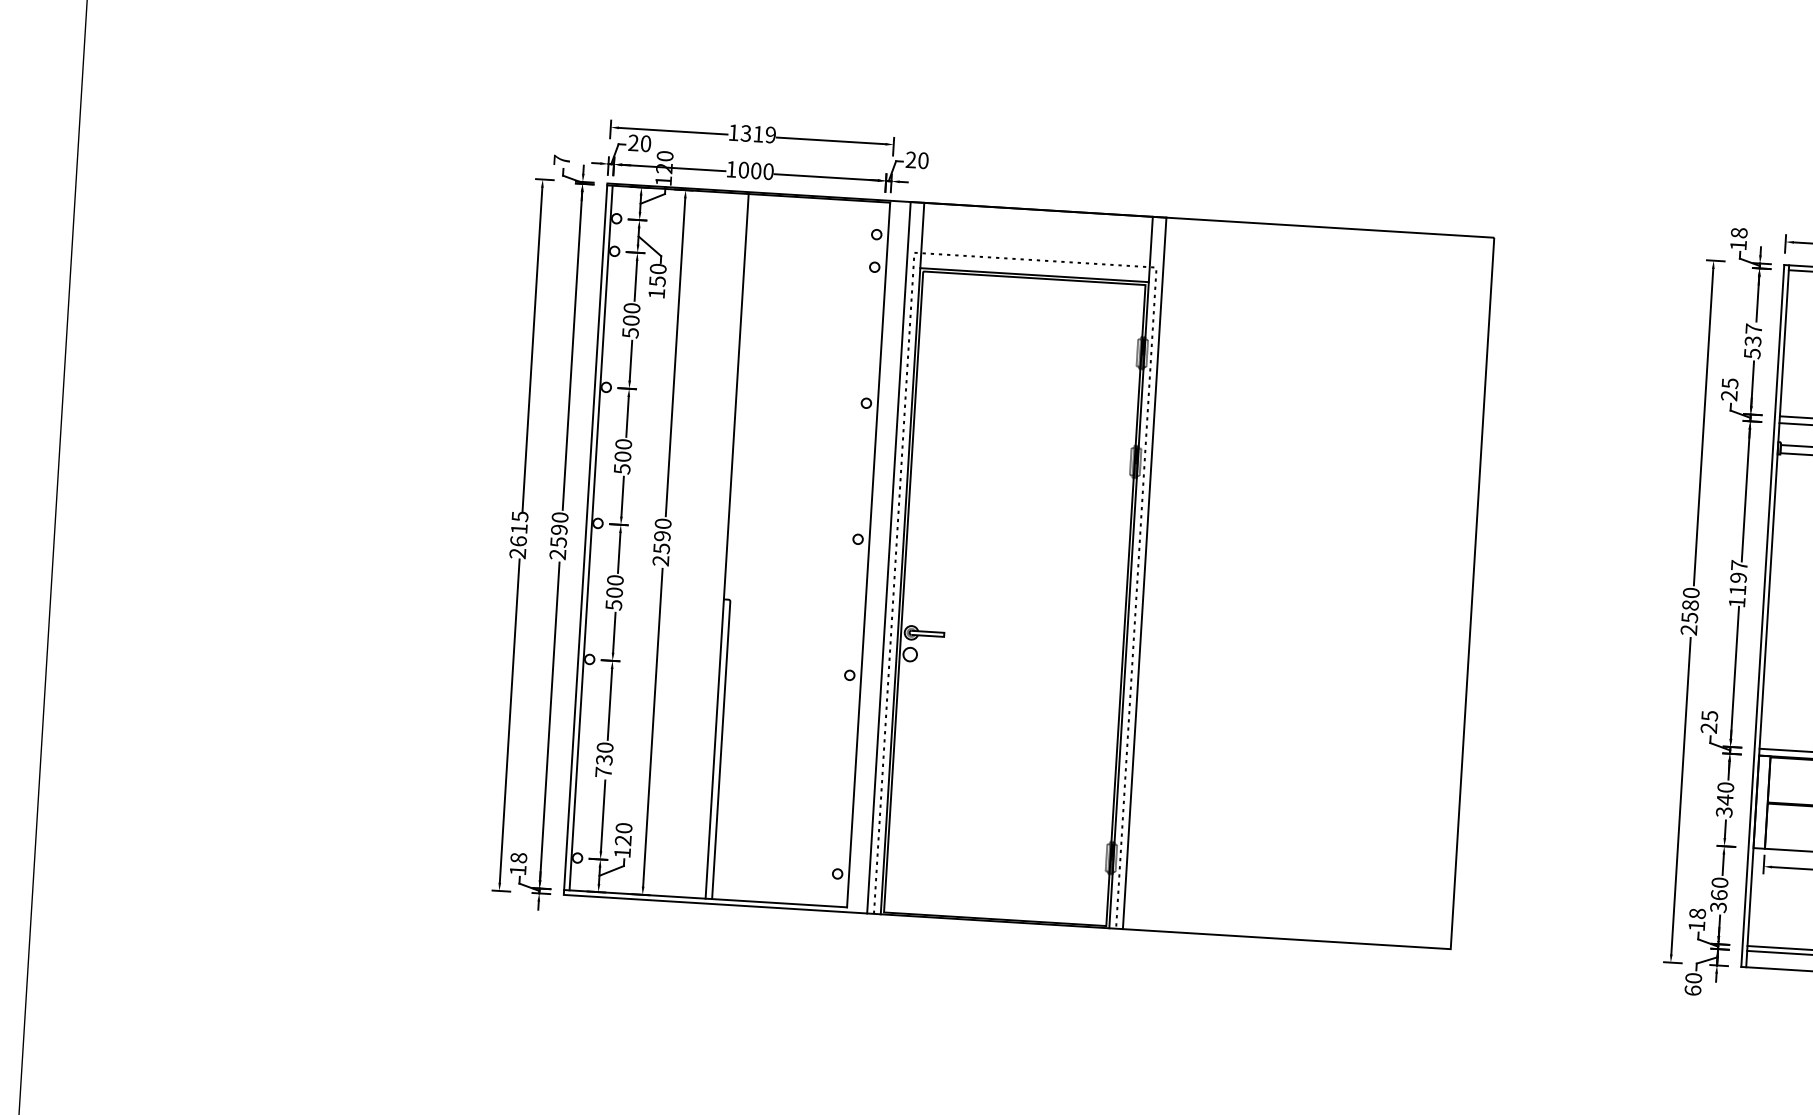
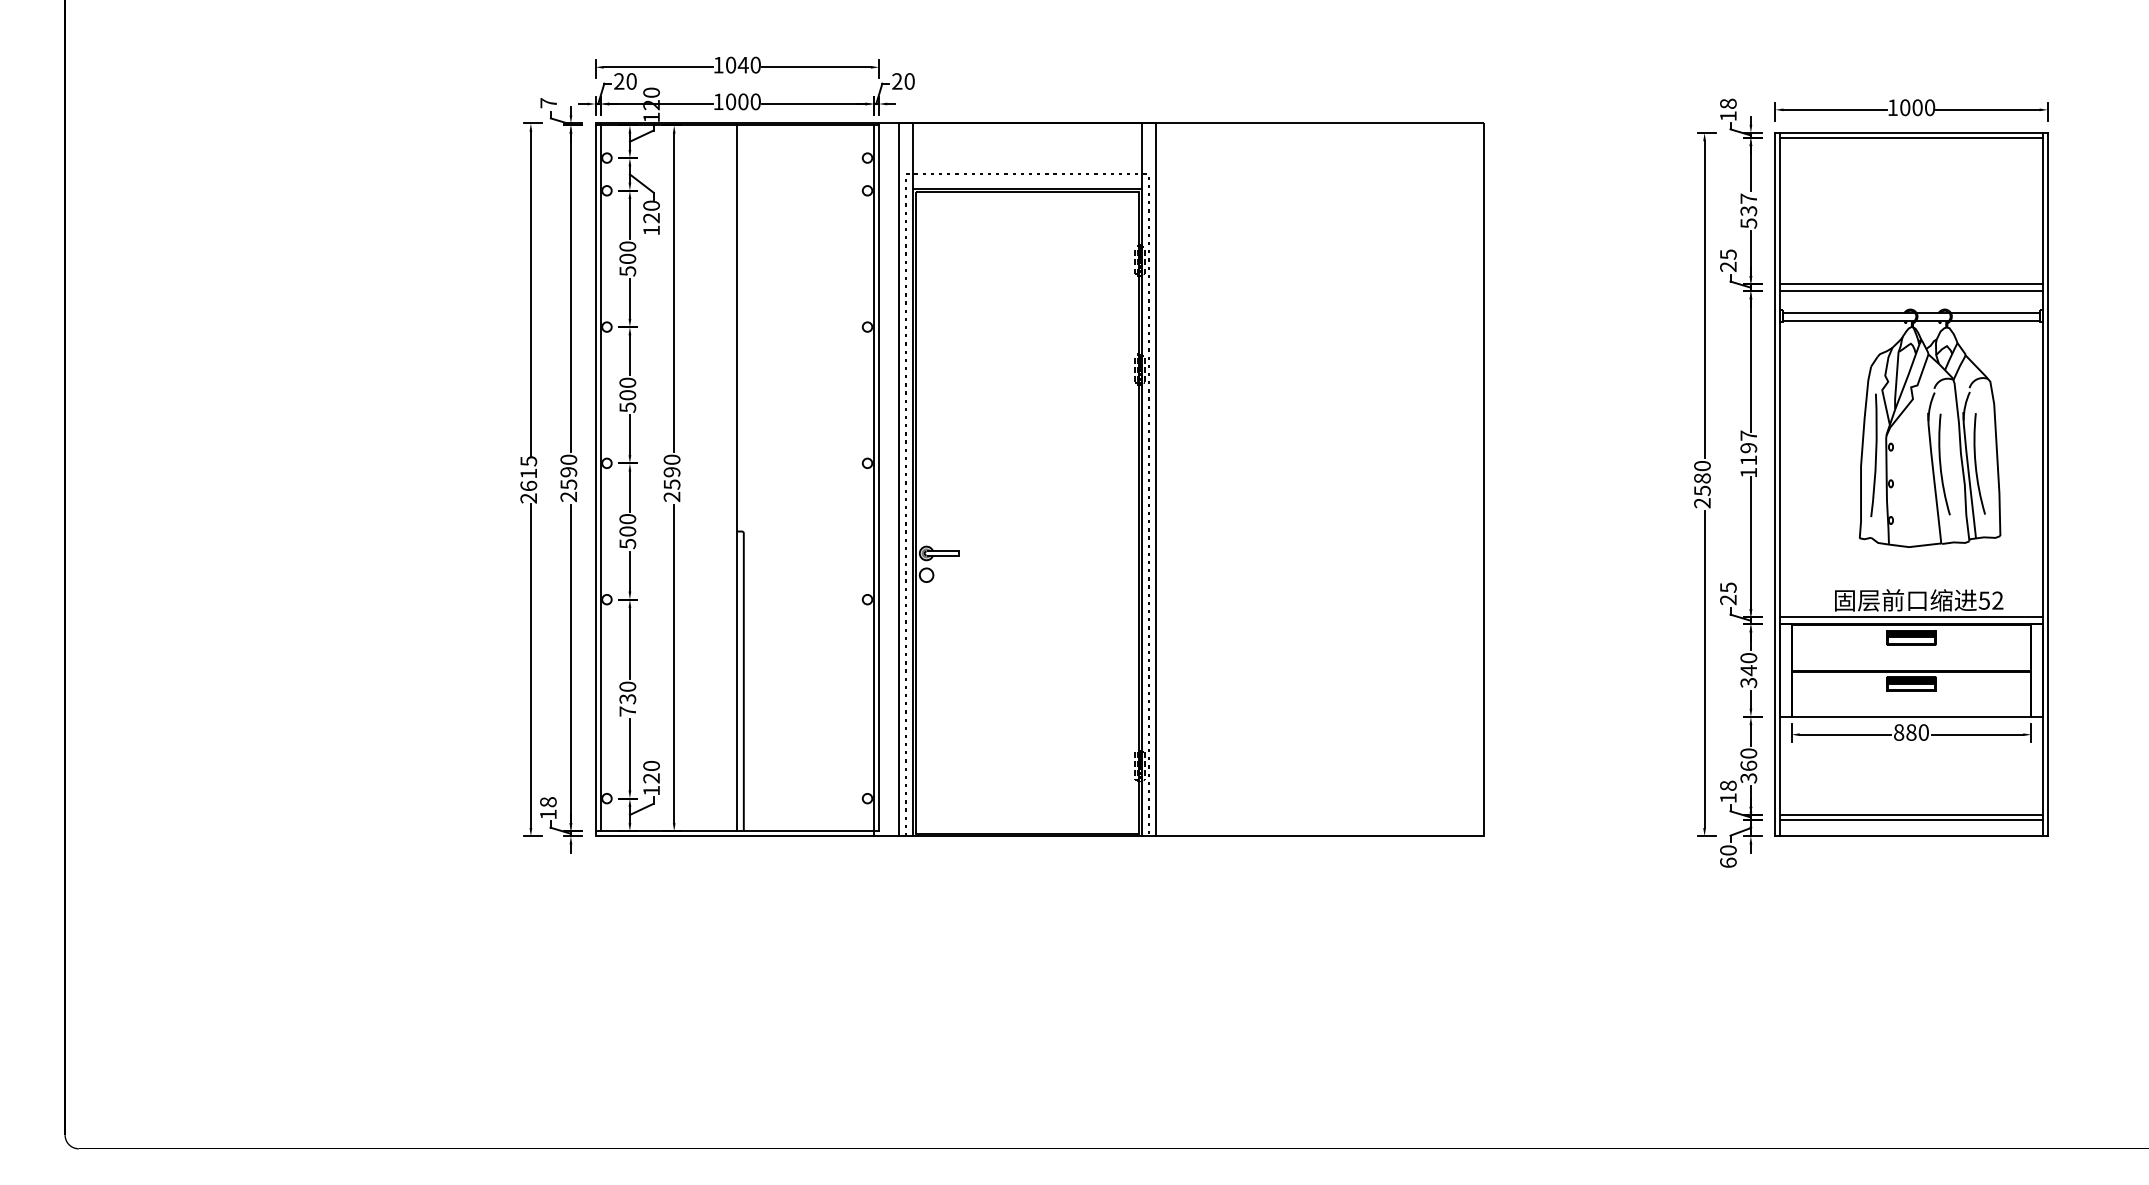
text: (757, 133) -> (742, 64), 1319 -> 1040
text: (657, 281) -> (651, 218), 150 -> 120
line: (863, 556) -> (873, 480), added

